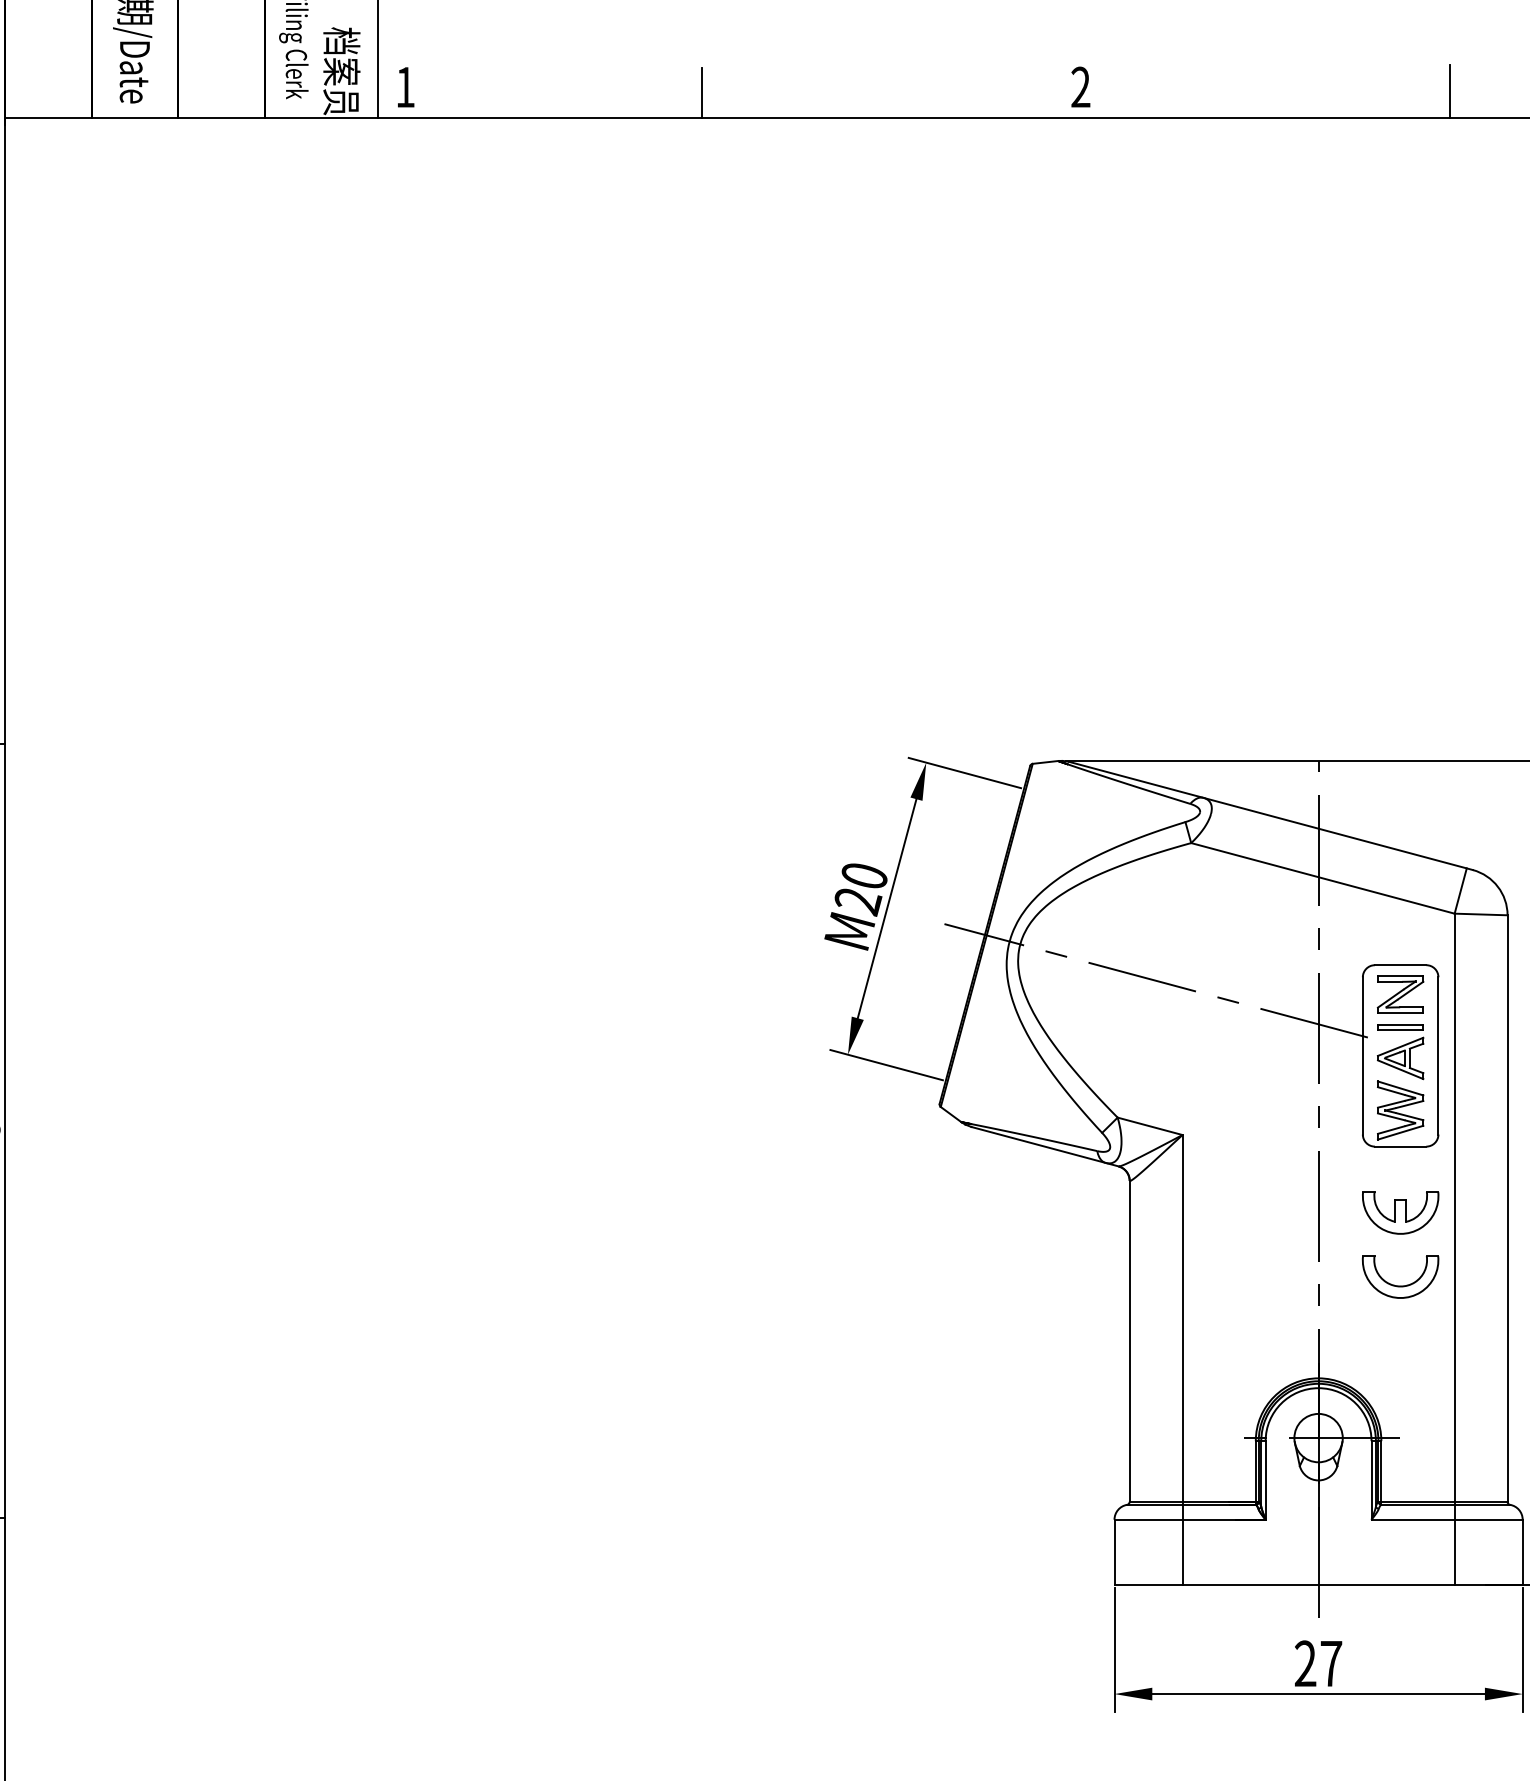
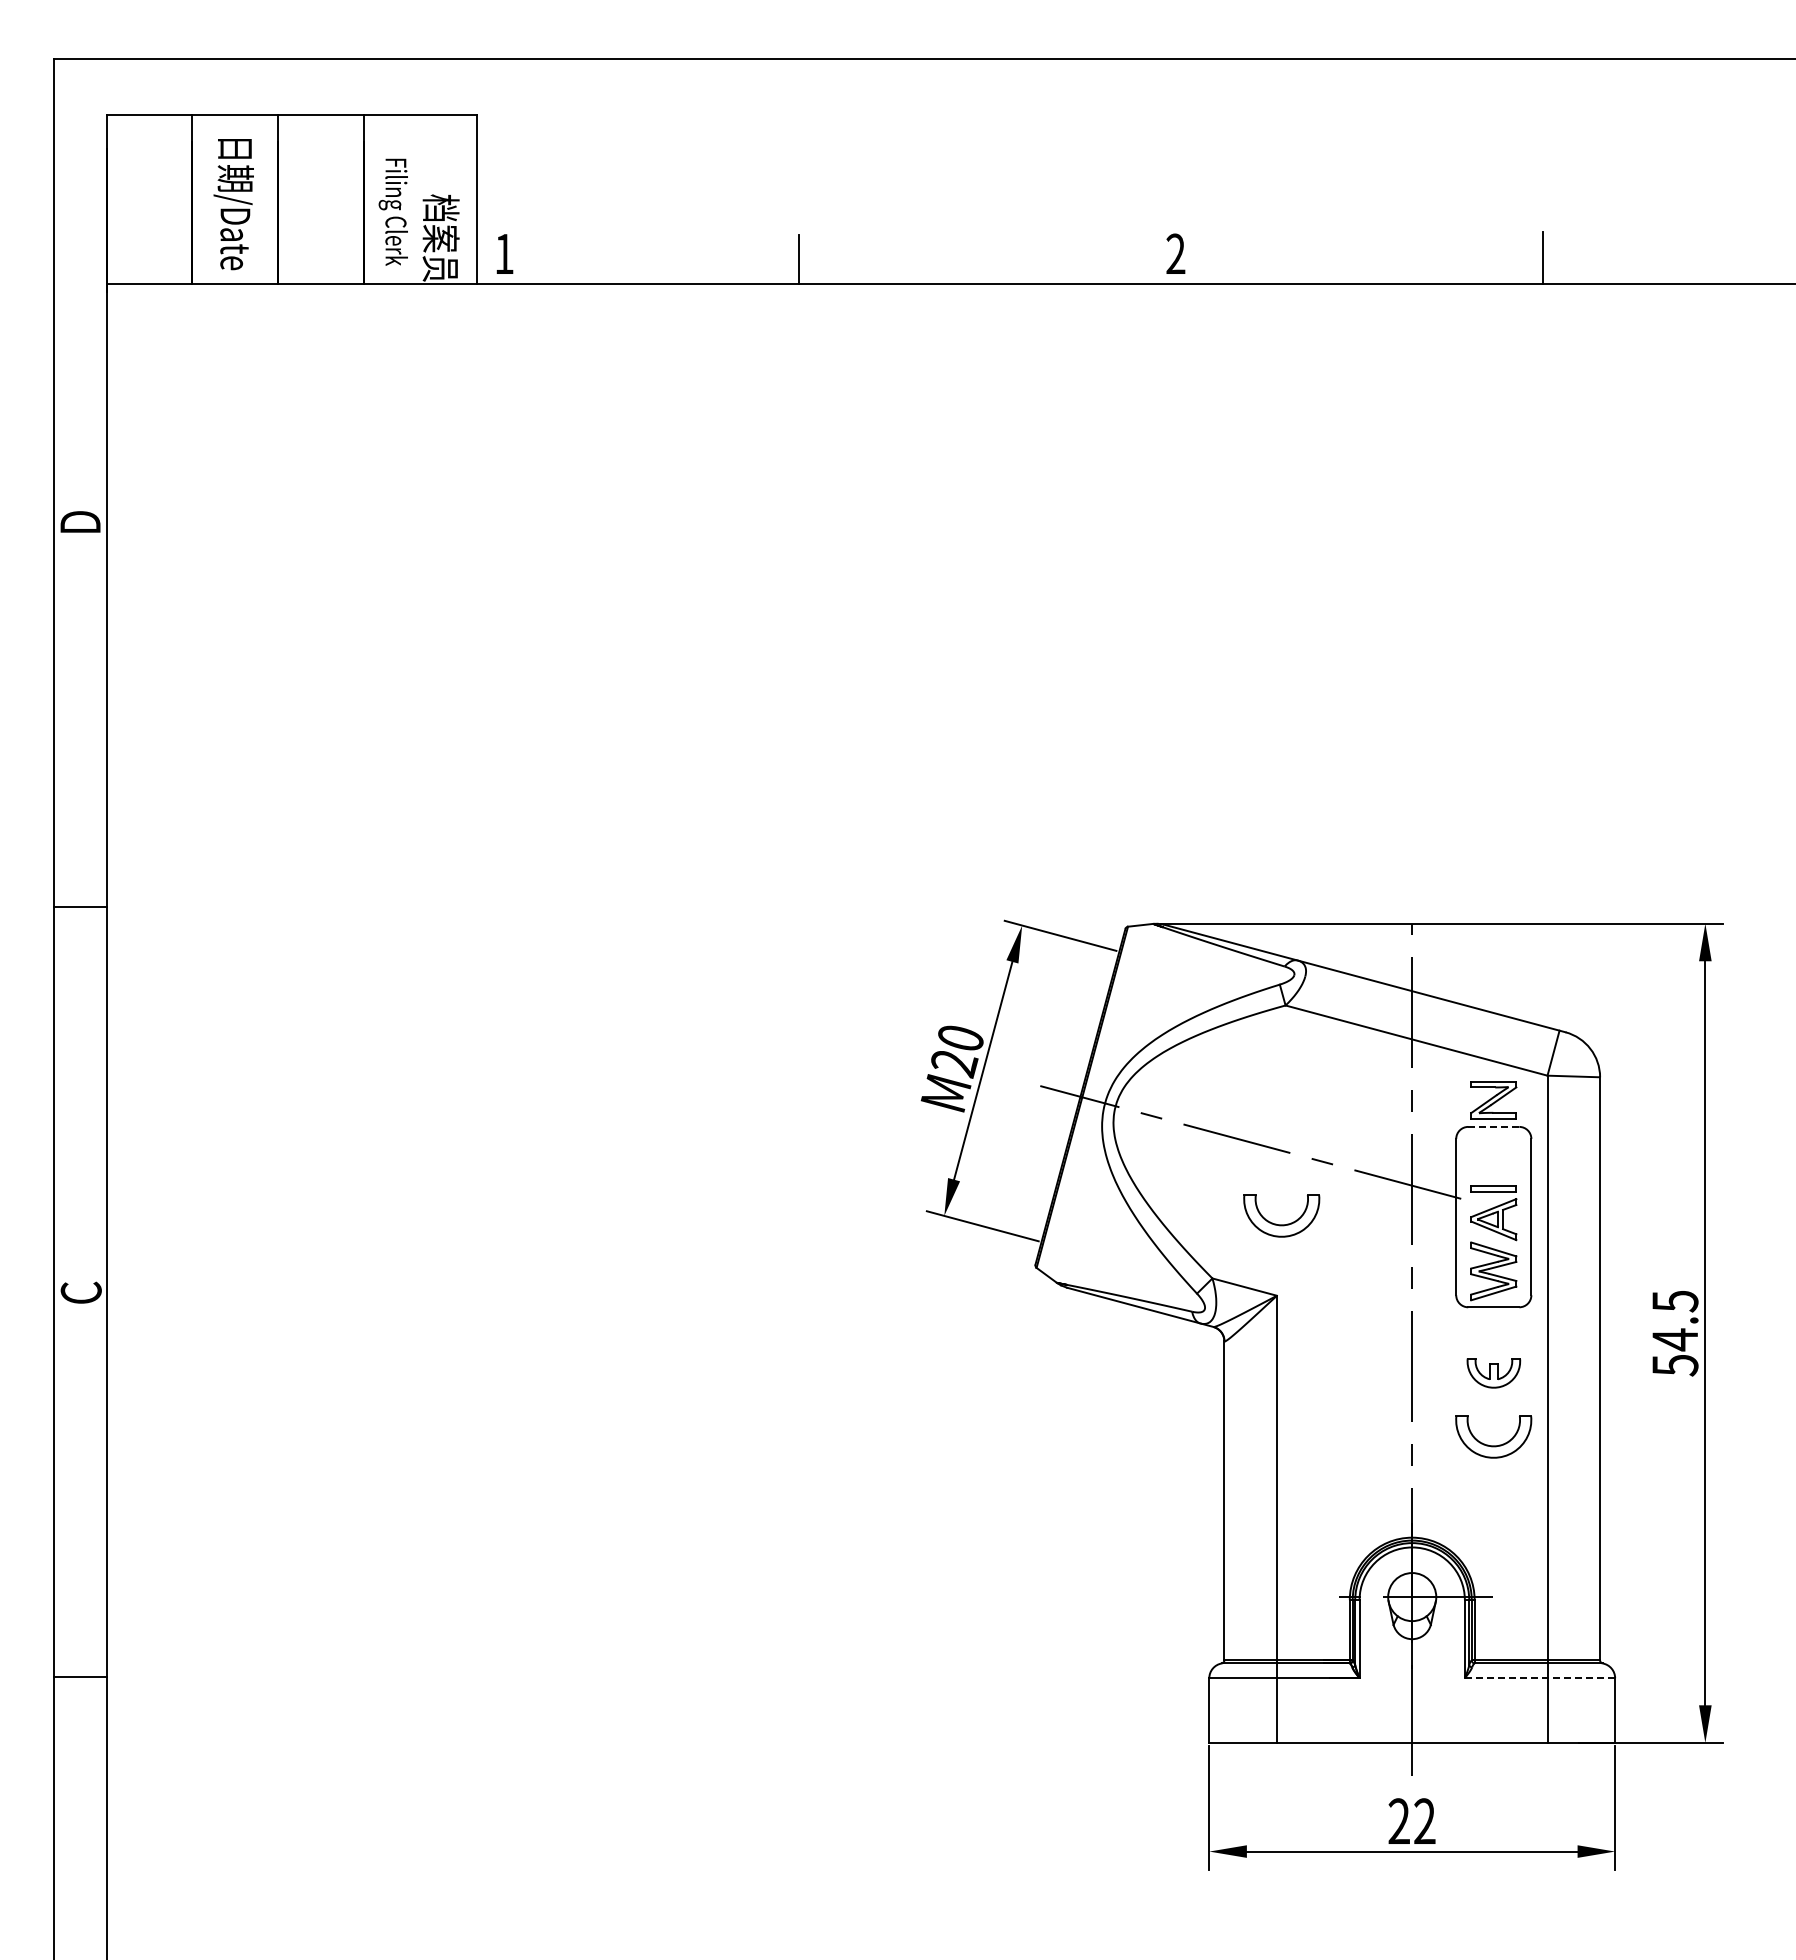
line: (1400, 964) -> (1493, 1126), solid -> dashed
part: (1400, 994) -> (1493, 1100), moved
part: (1187, 1063) -> (1281, 1224), added
part: (1400, 1212) -> (1493, 1372), size x0.7
line: (1446, 1519) -> (1539, 1678), solid -> dashed
text: (1330, 1662) -> (1424, 1820), 27 -> 22

